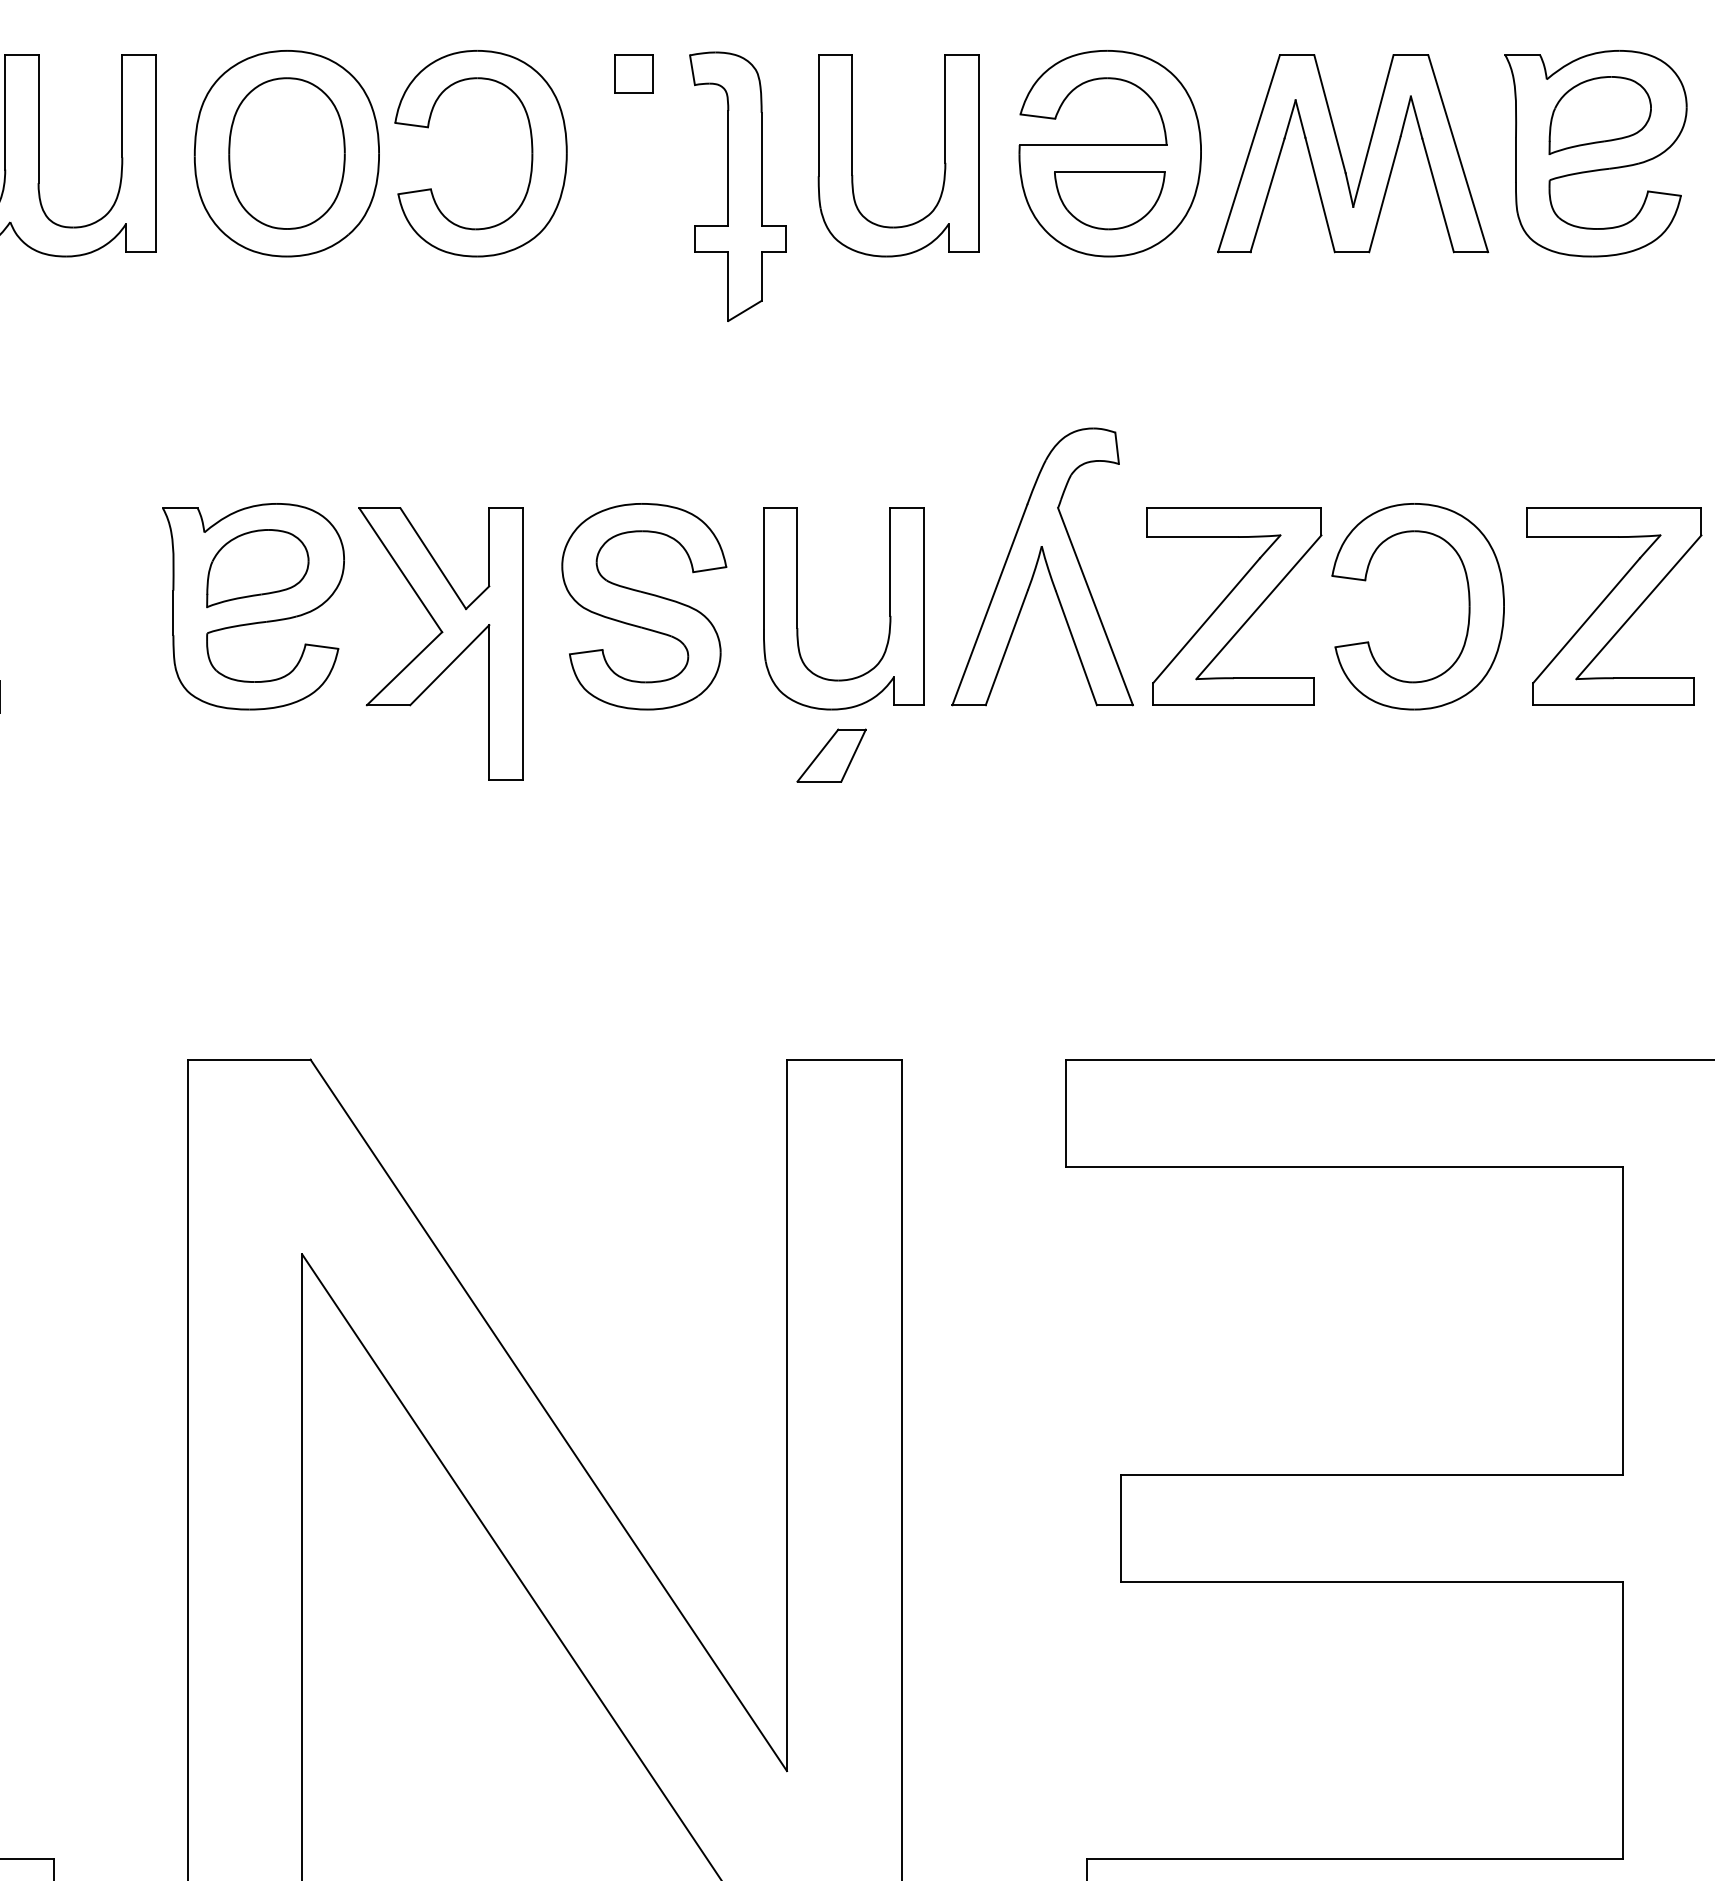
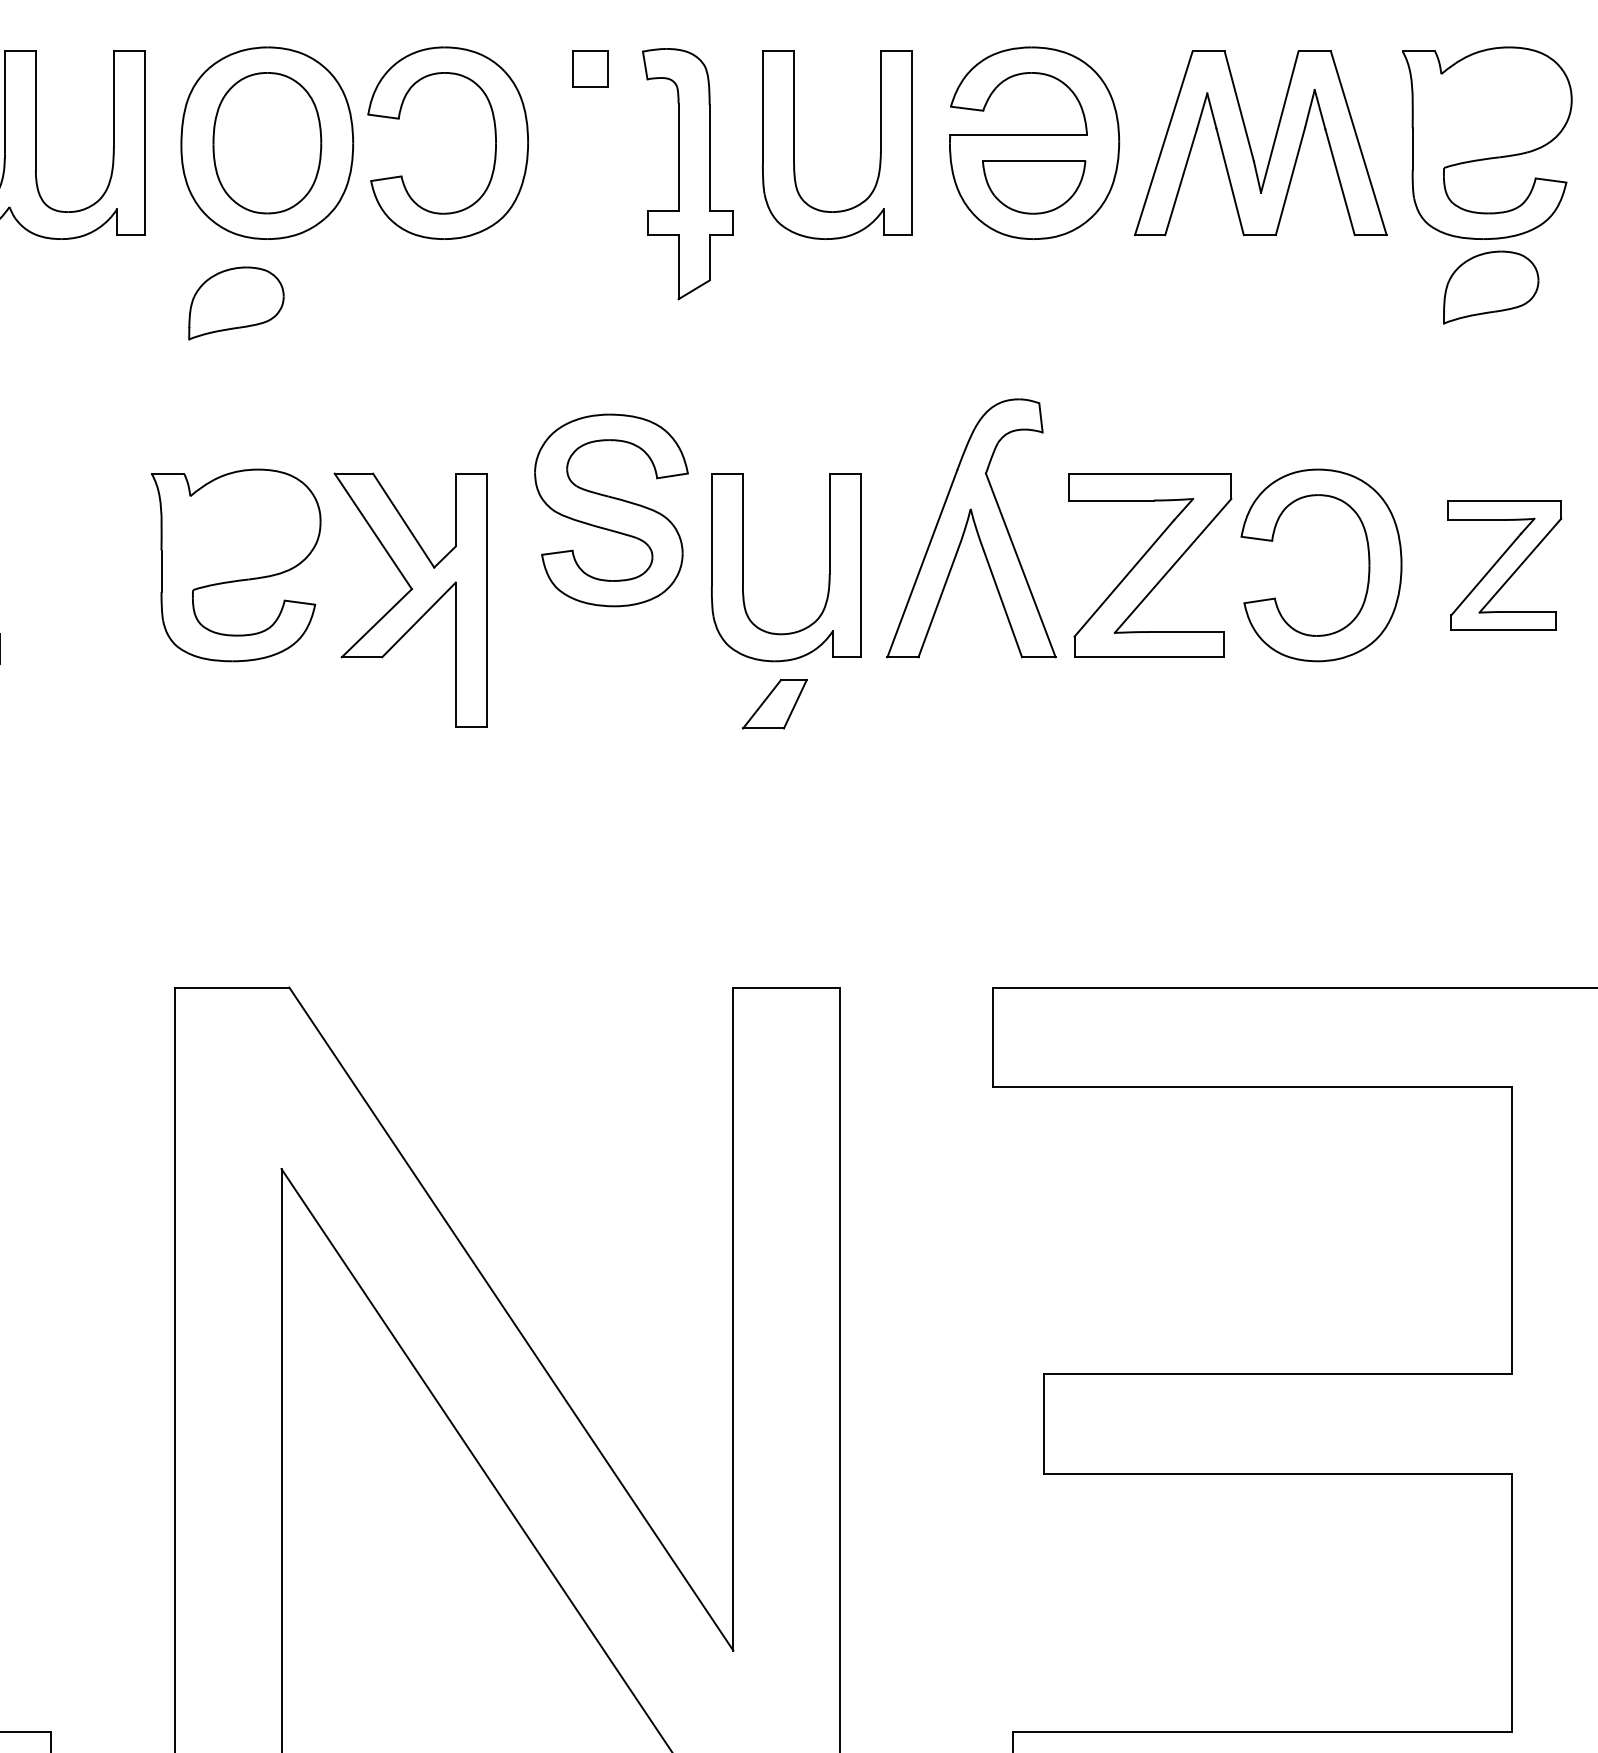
part: (1599, 115) -> (1490, 287), moved
part: (257, 568) -> (236, 303), moved
part: (644, 606) -> (611, 510), moved
part: (1614, 606) -> (1504, 565), size x0.7

